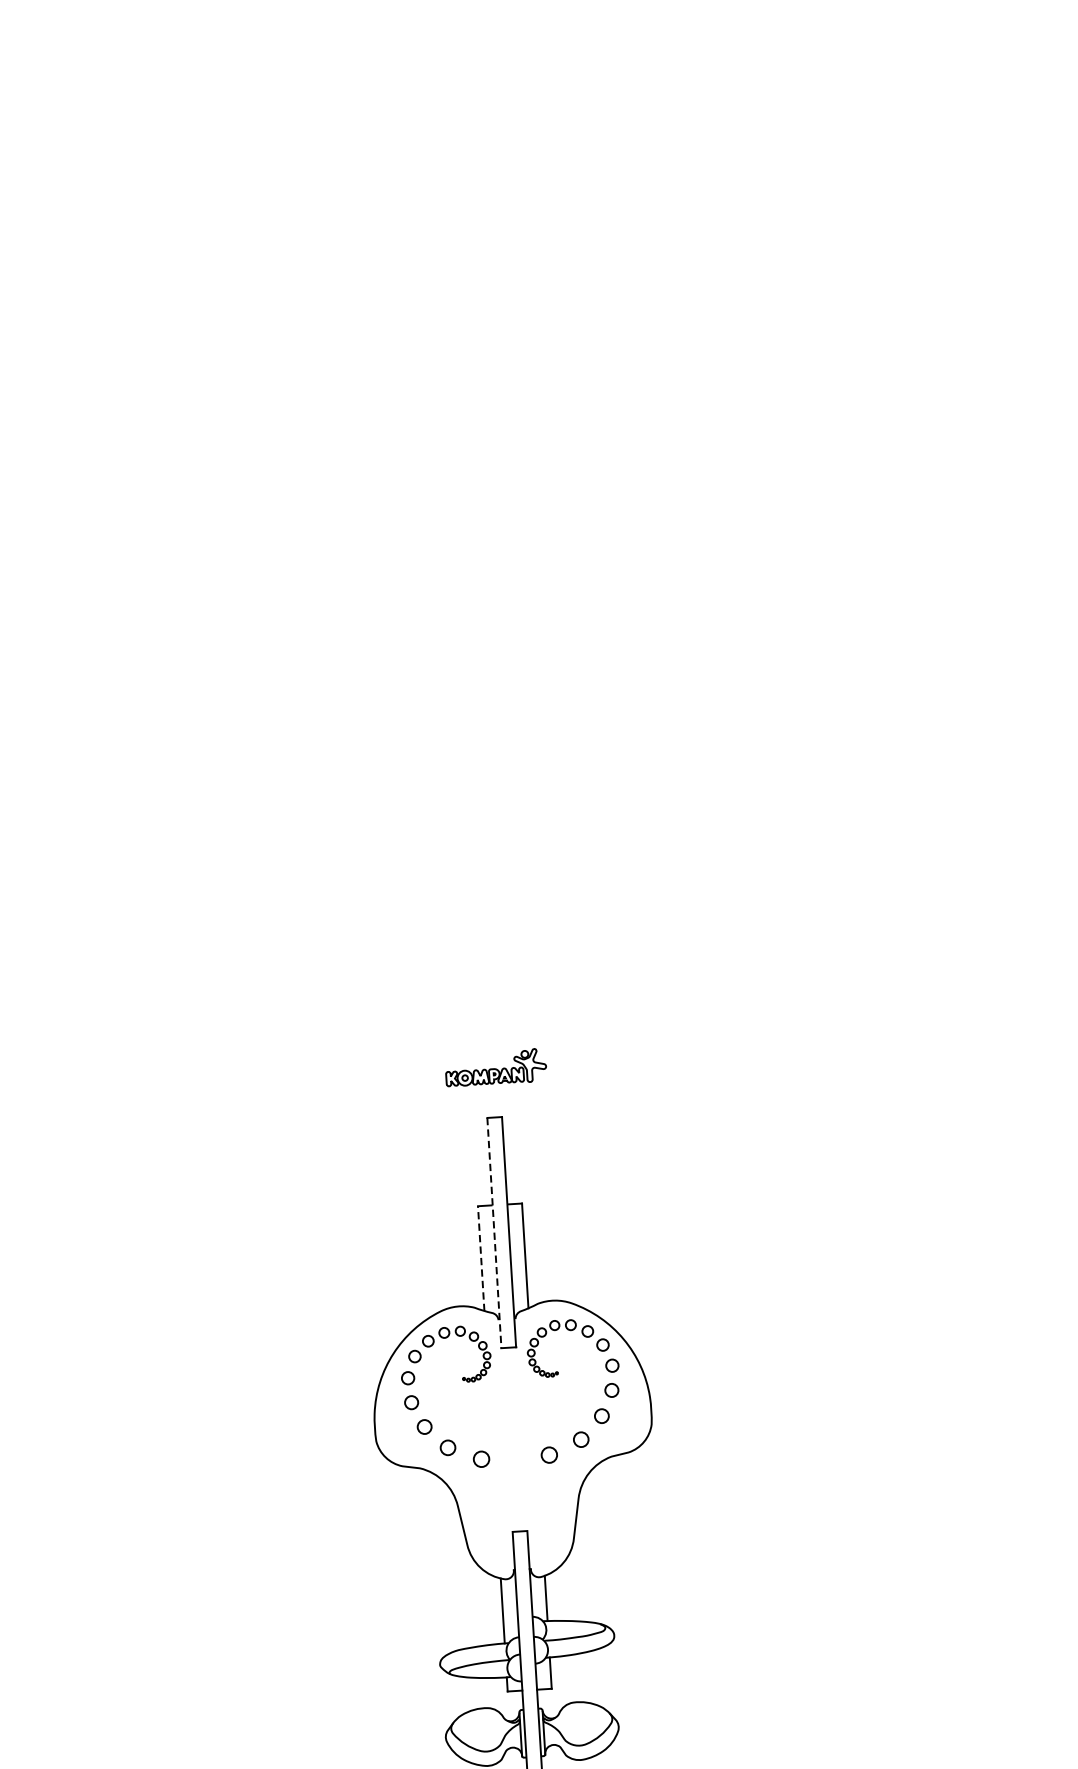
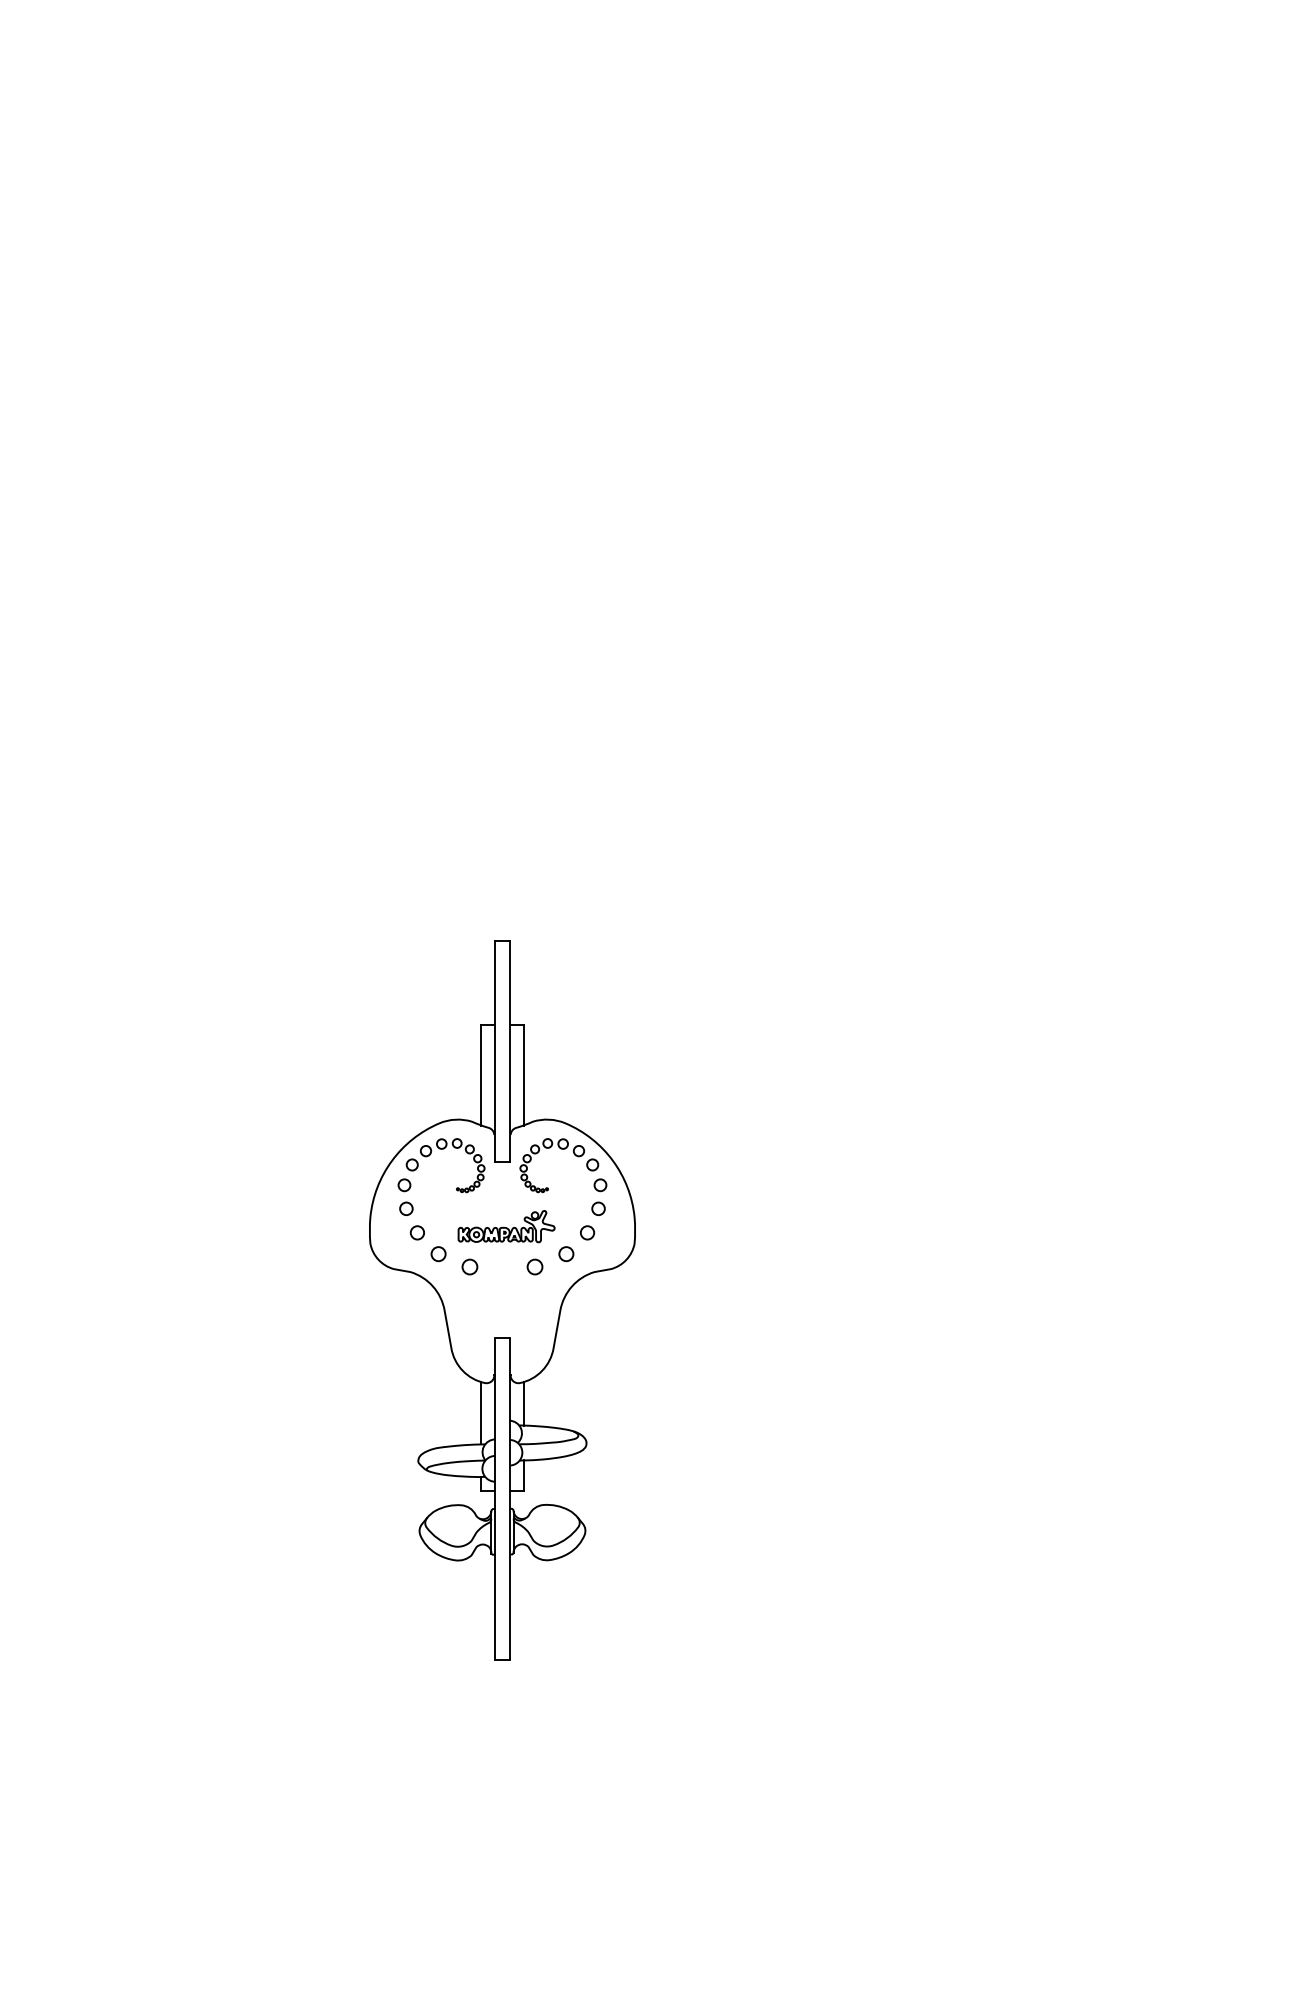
part: (495, 1067) -> (506, 1226), moved
line: (494, 1234) -> (495, 1052), dashed -> solid
line: (481, 1257) -> (481, 1074), dashed -> solid

